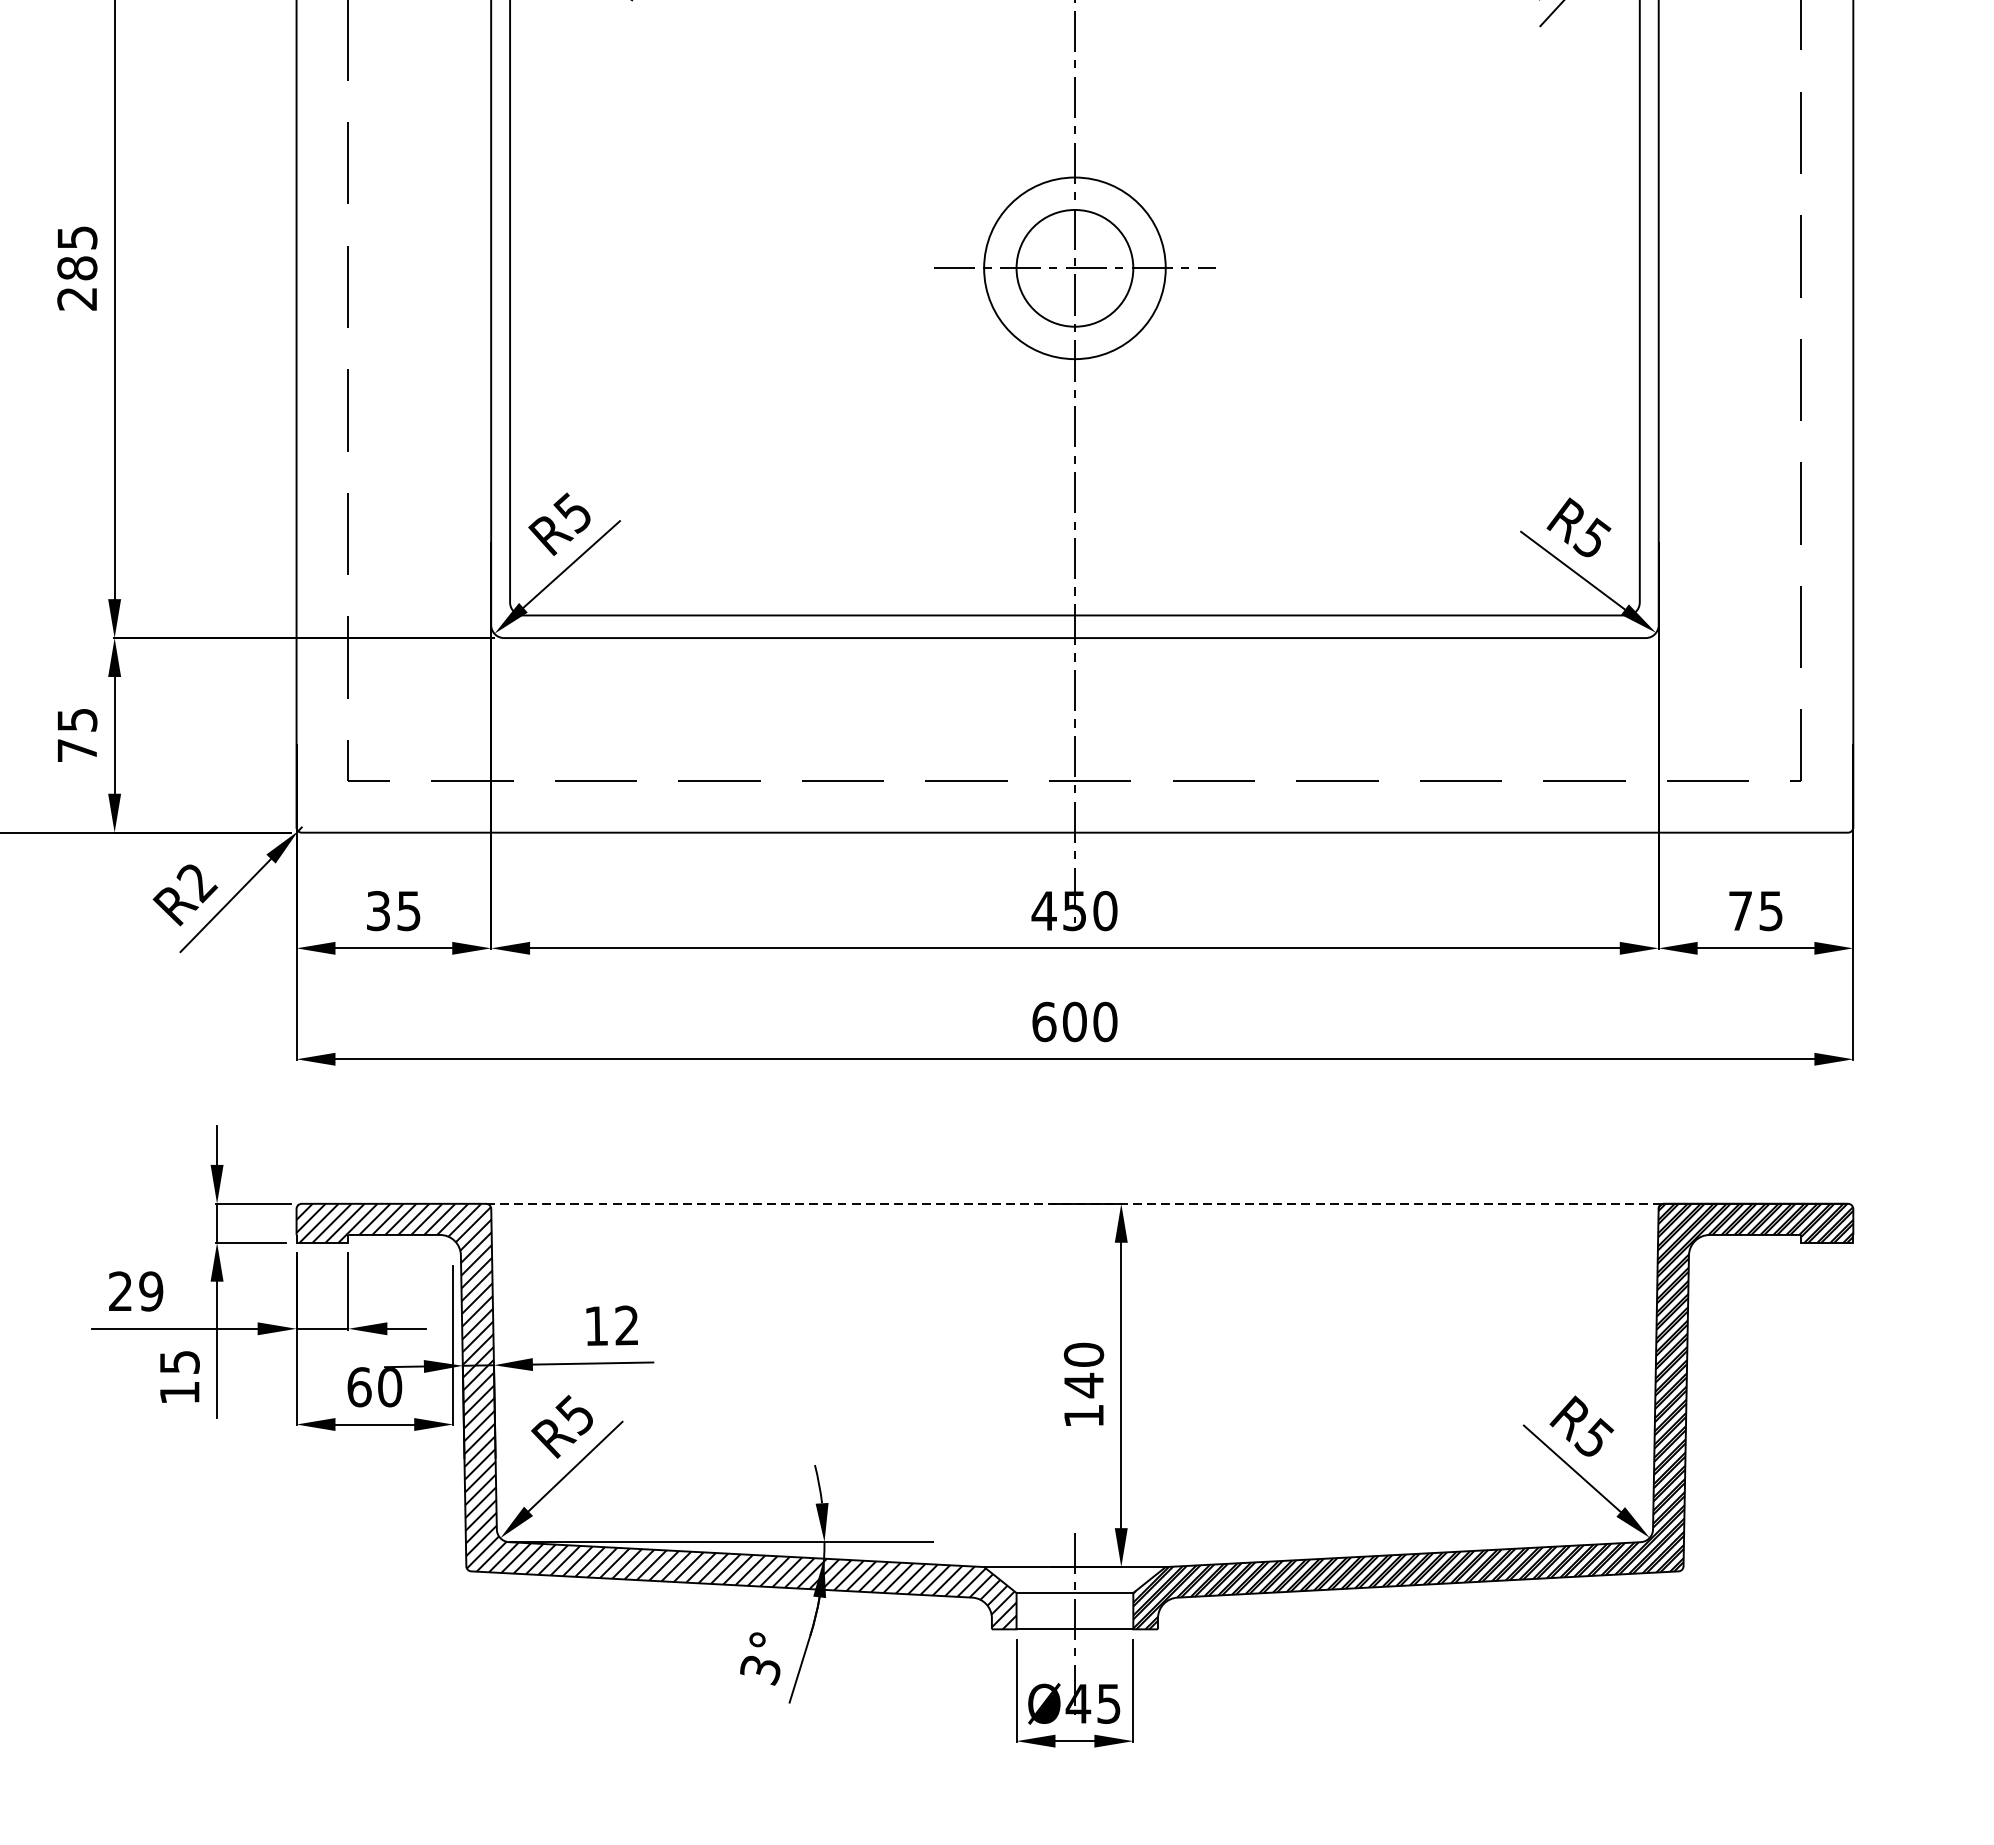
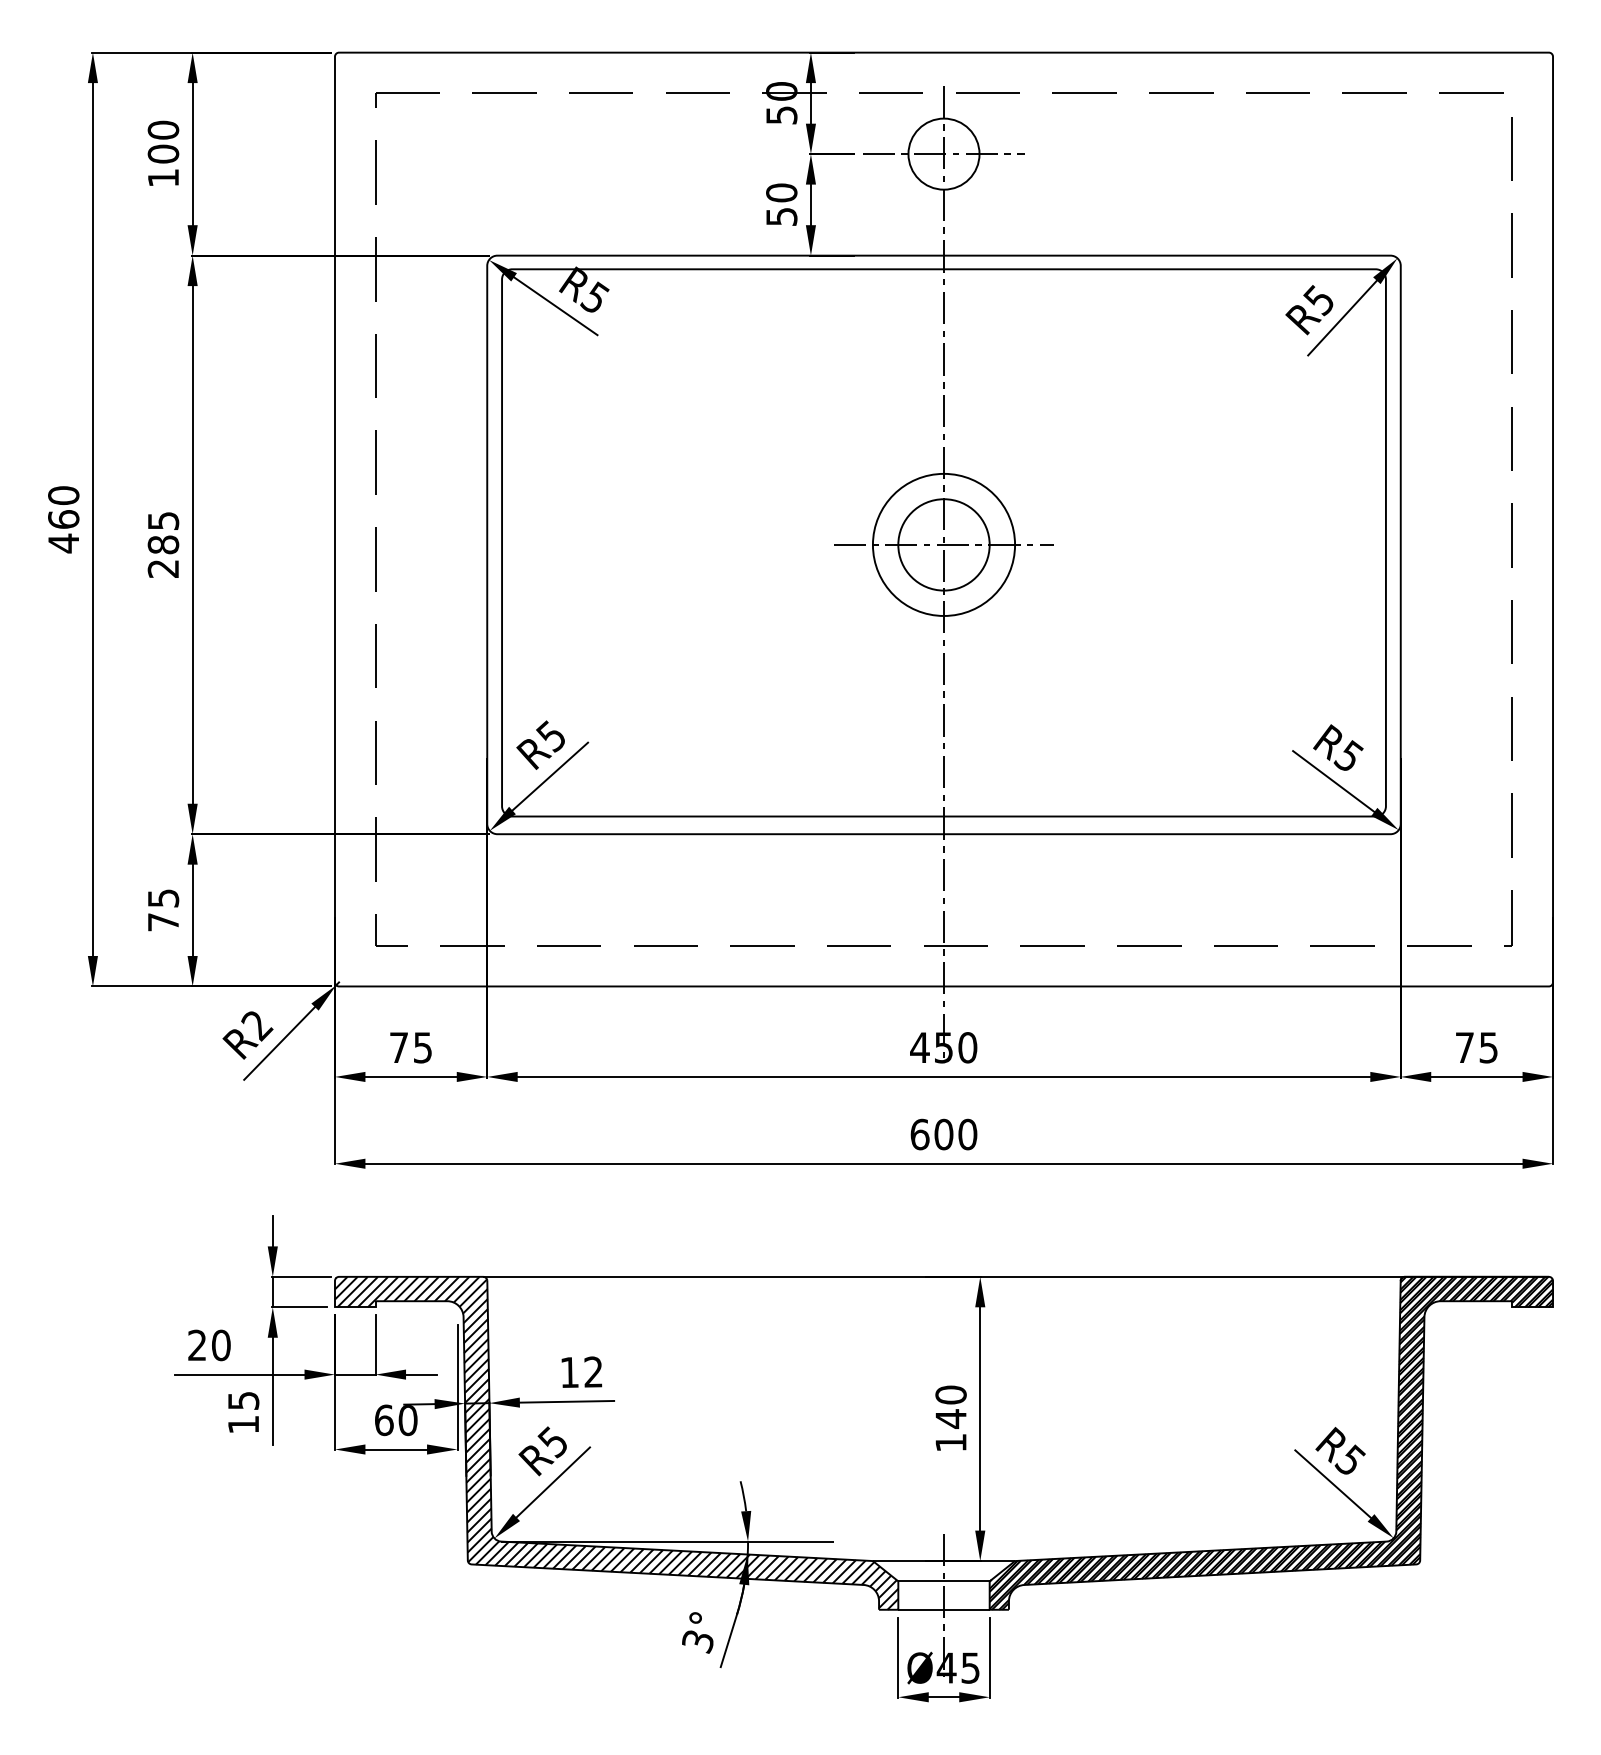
text: (377, 910) -> (398, 1047), 35 -> 75
line: (1075, 1203) -> (944, 1276), dashed -> solid
text: (150, 1291) -> (220, 1345), 29 -> 20

